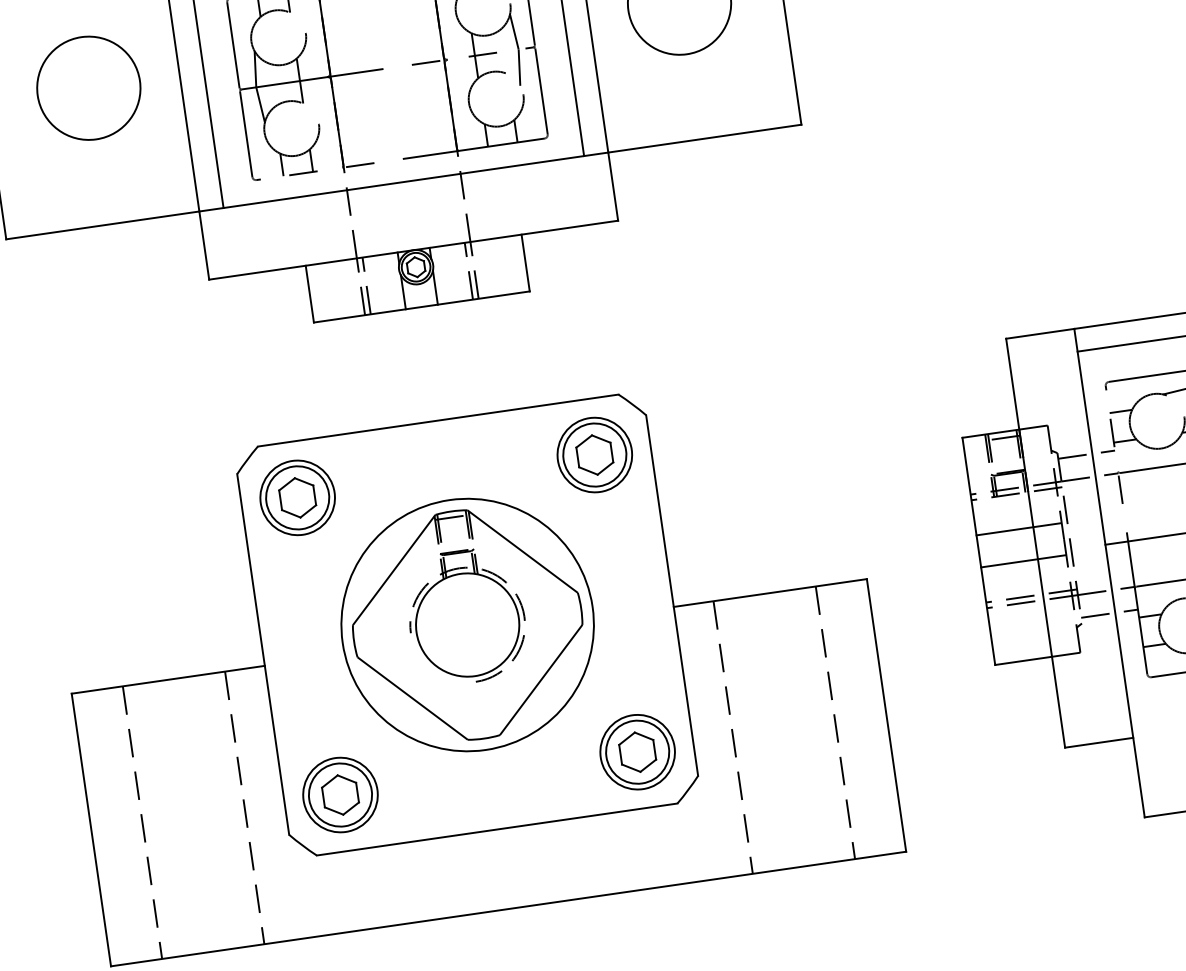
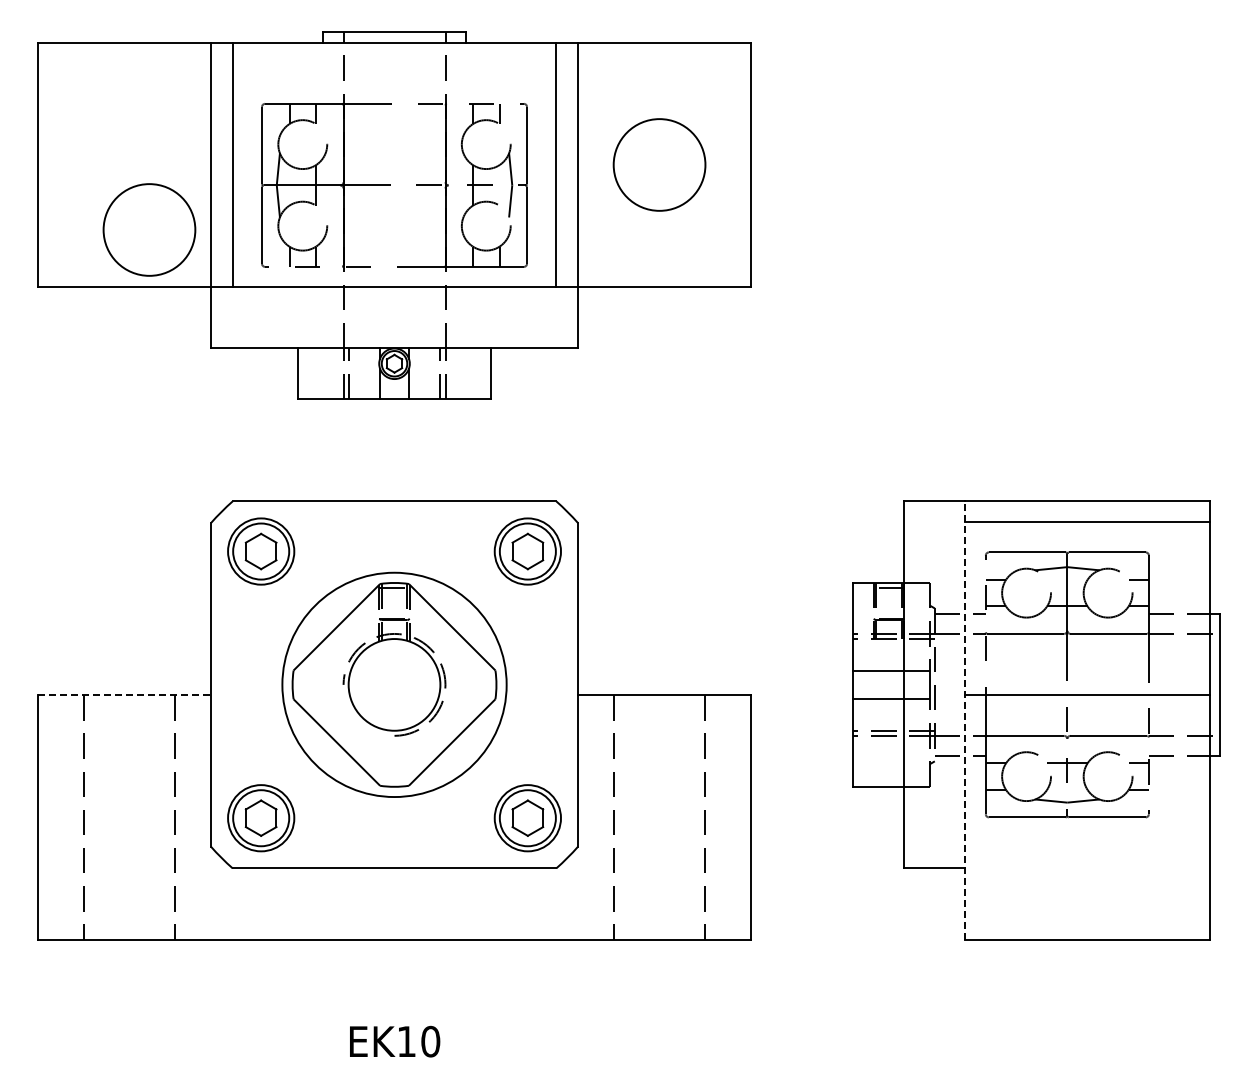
circle: (88, 87) -> (149, 229), moved
line: (1109, 573) -> (965, 720), solid -> dashed
line: (168, 680) -> (124, 695), solid -> dashed

